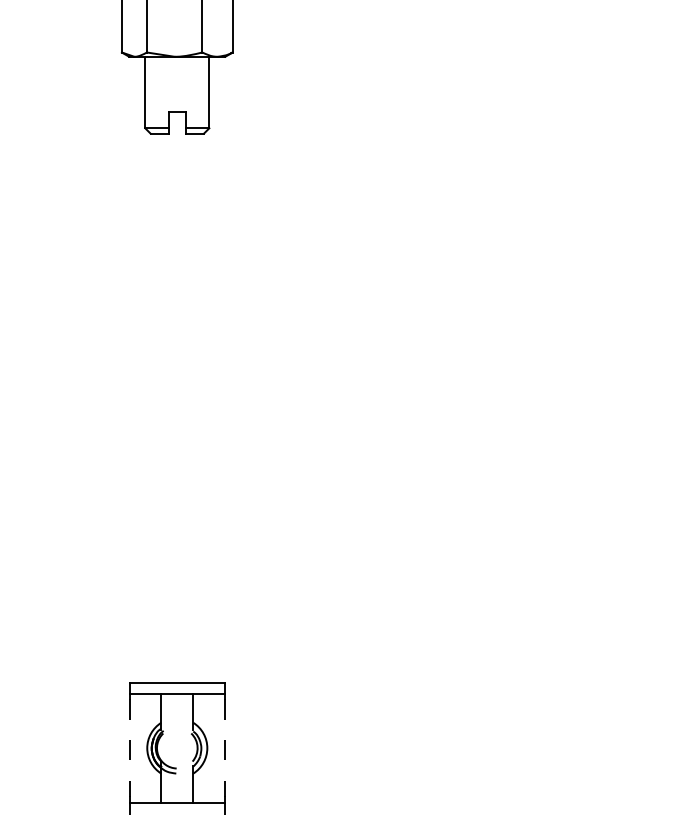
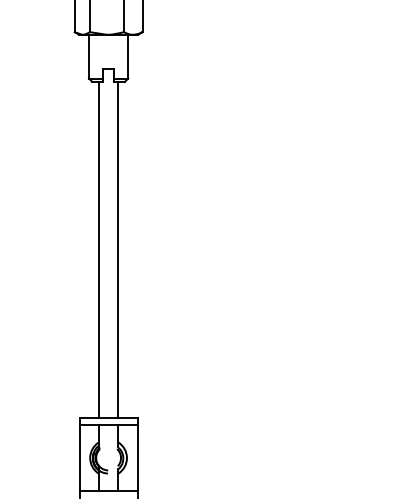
line: (160, 407) -> (98, 249), added
line: (193, 407) -> (118, 249), added
line: (129, 748) -> (79, 458), dashed -> solid
line: (224, 748) -> (137, 458), dashed -> solid

